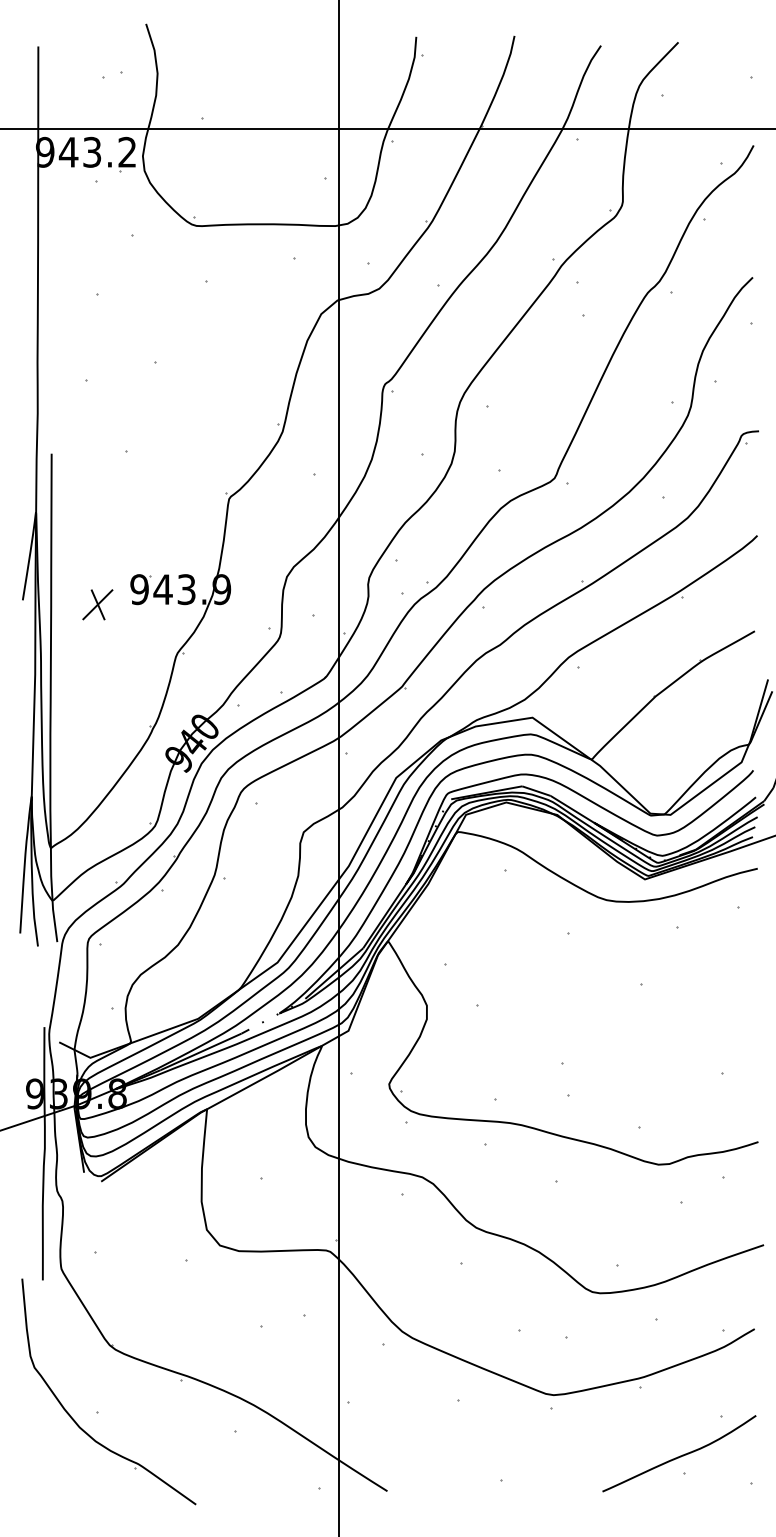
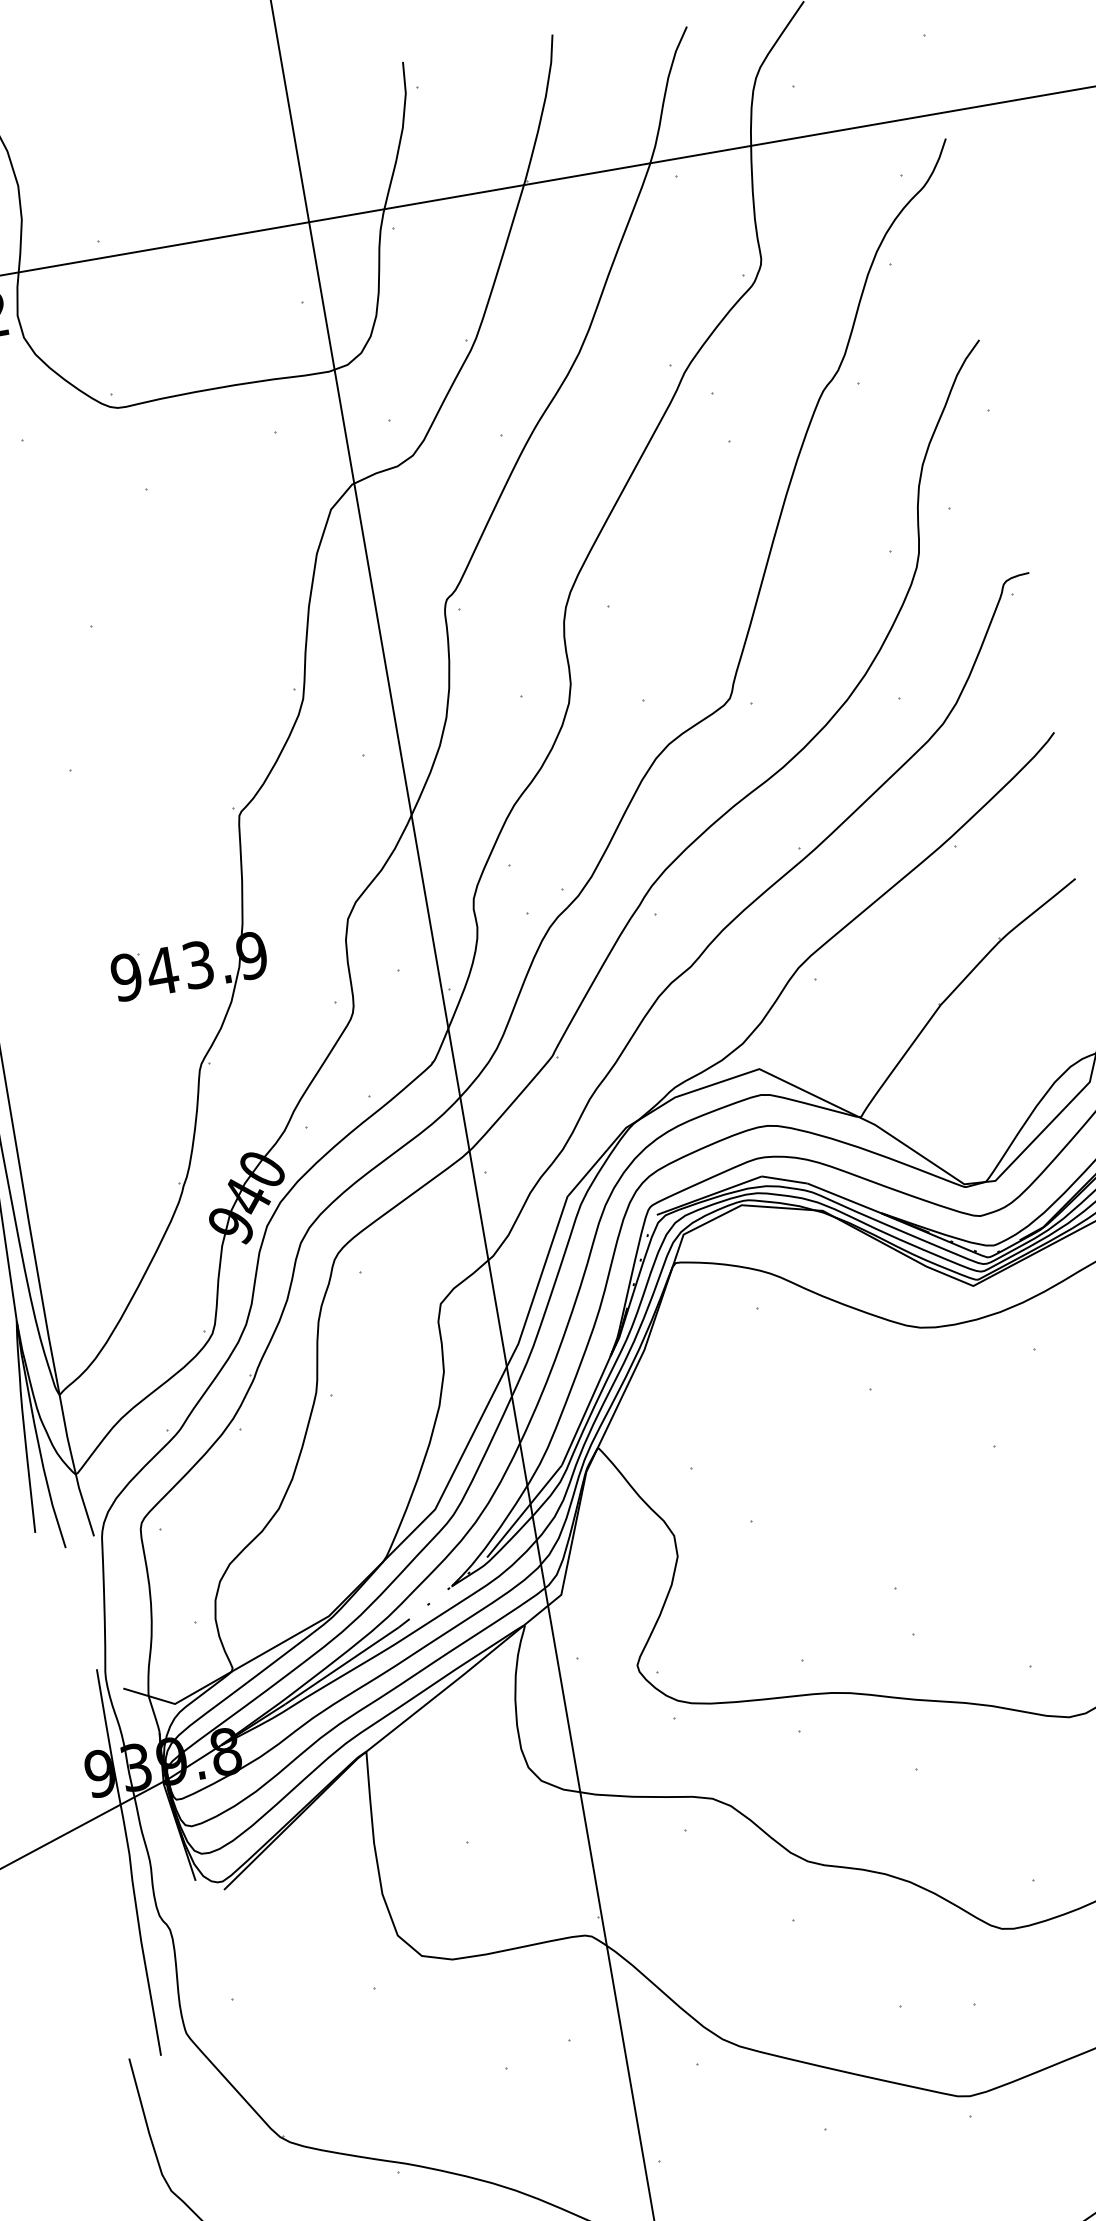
part: (97, 604) -> (66, 1011), removed

